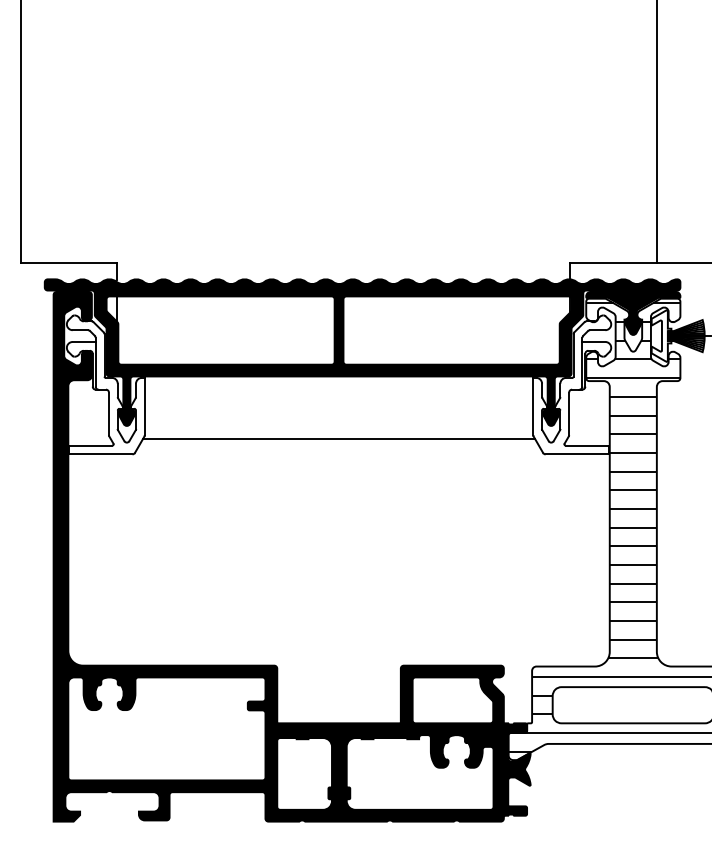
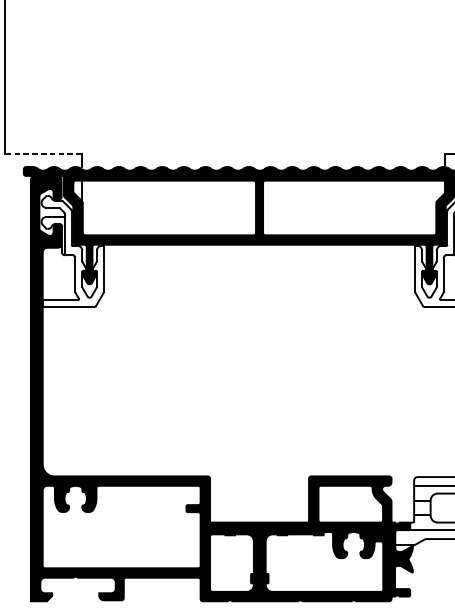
line: (69, 262) -> (43, 153), solid -> dashed
line: (338, 439) -> (259, 295), removed

